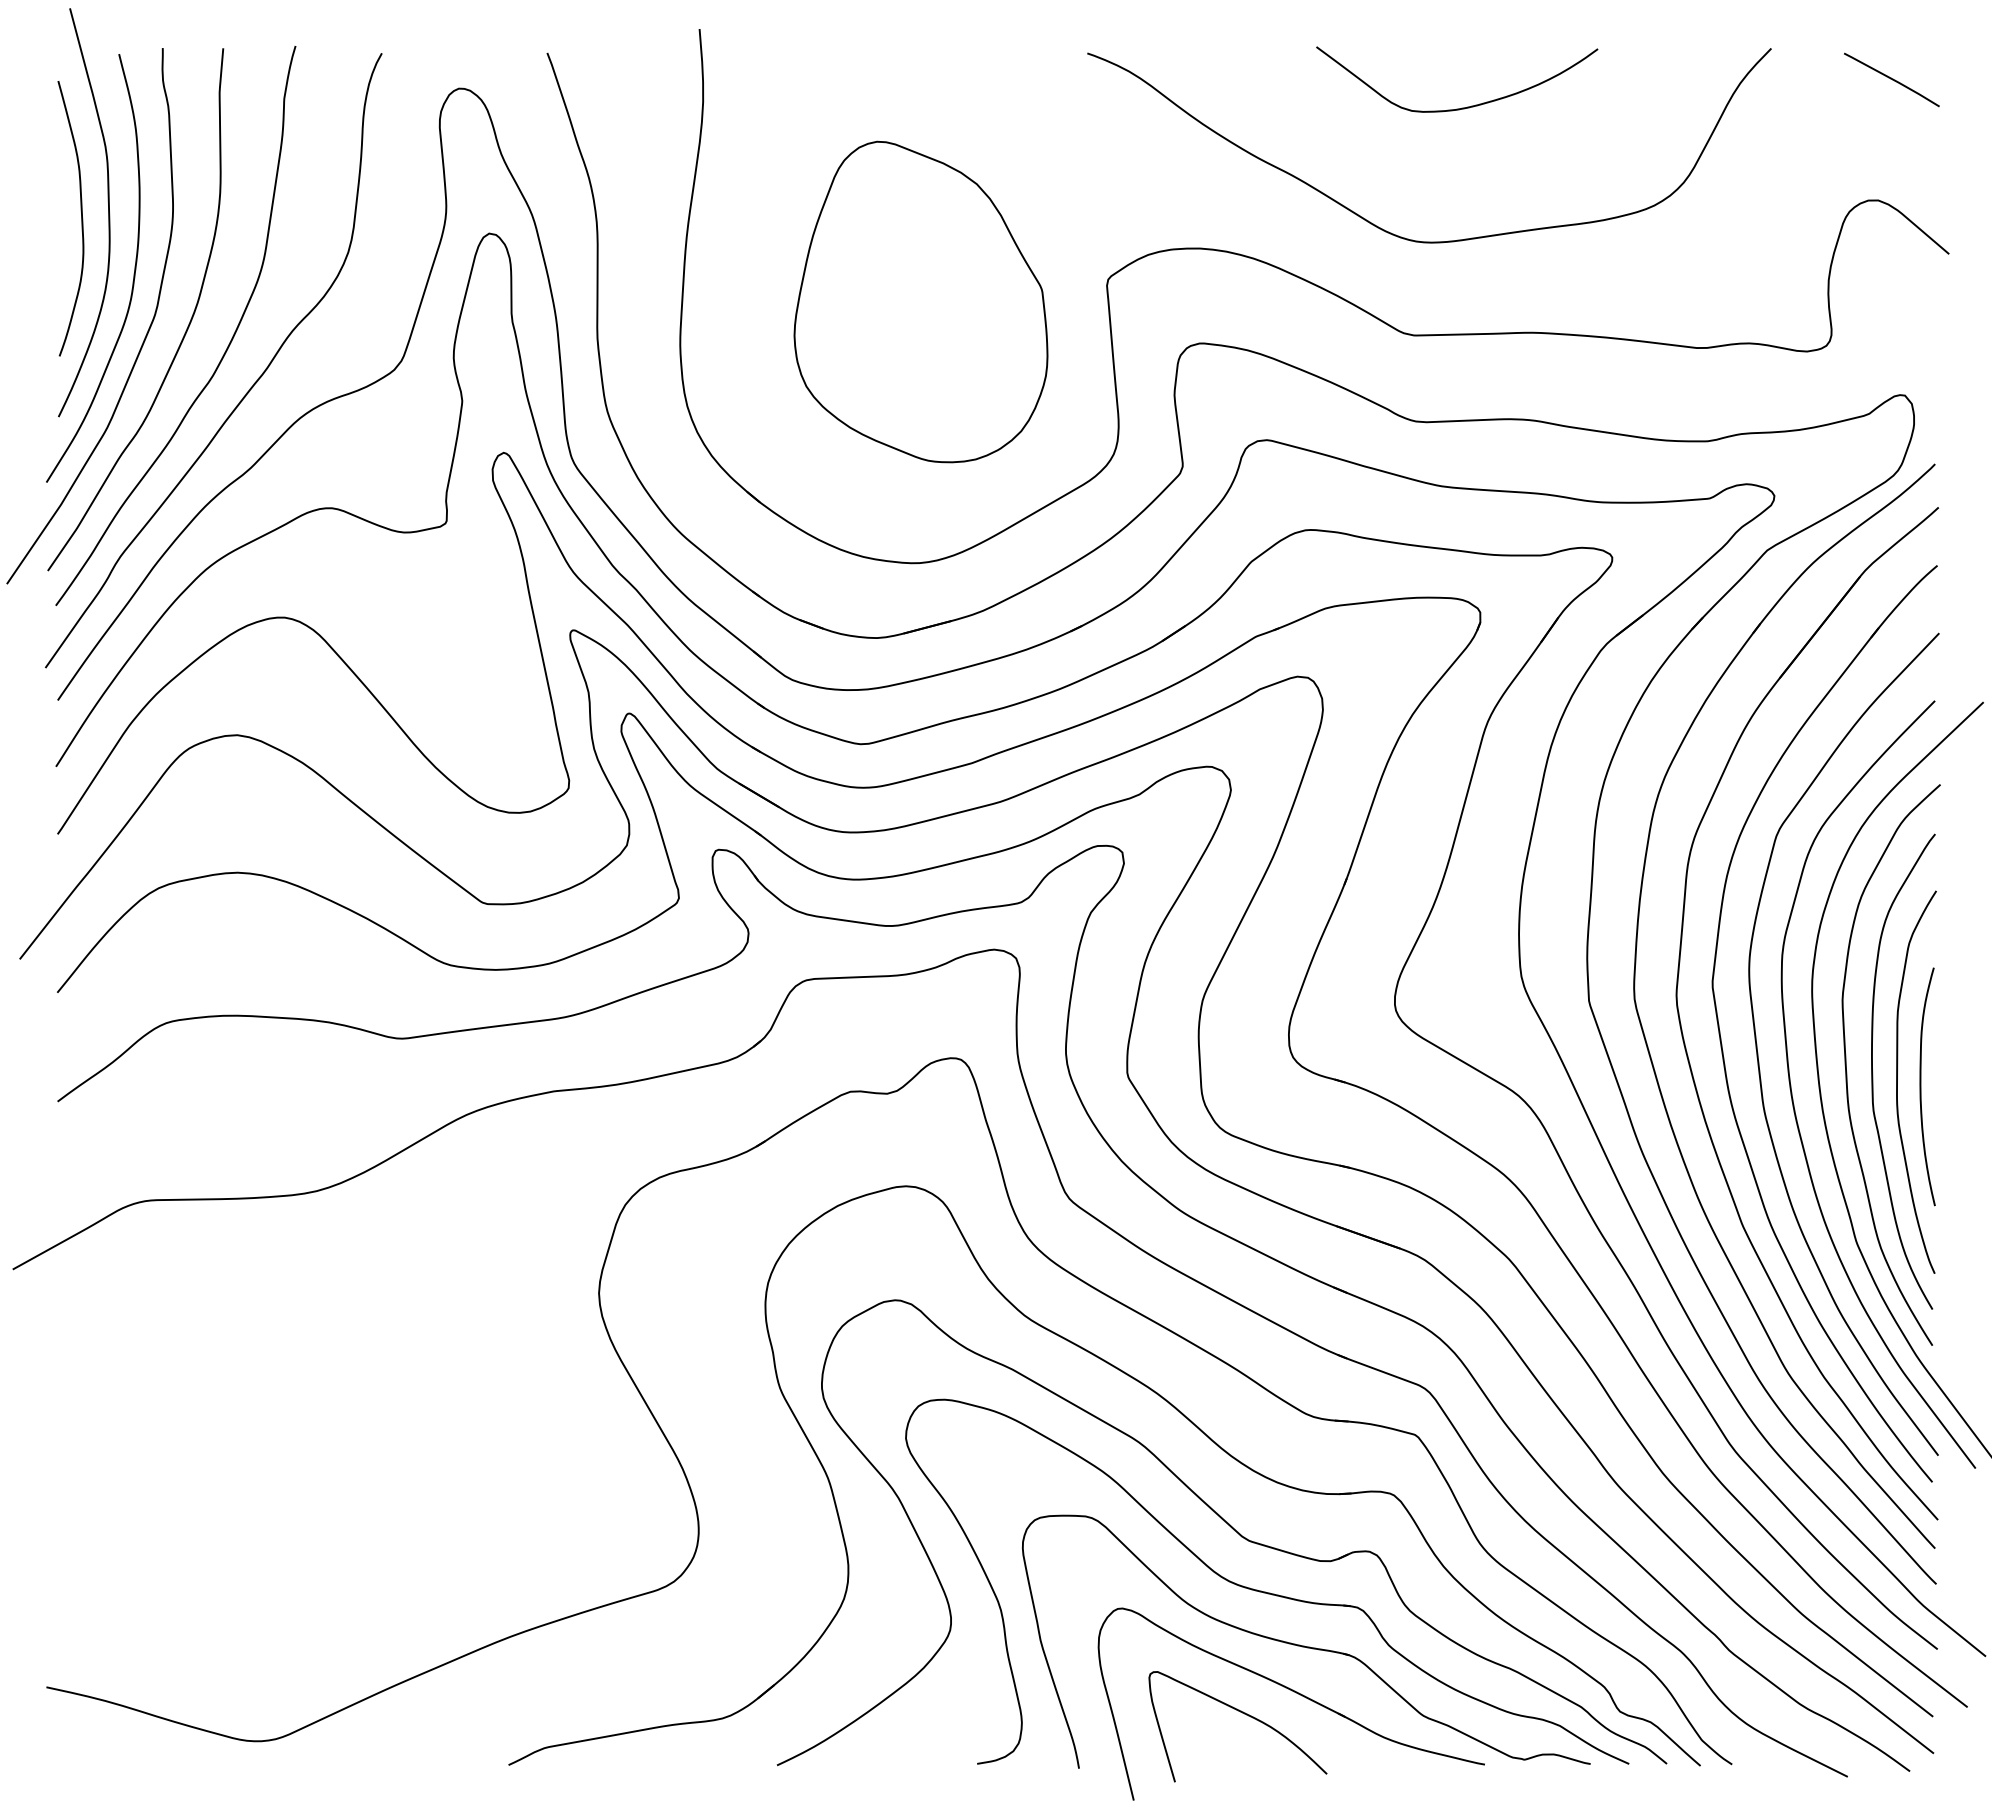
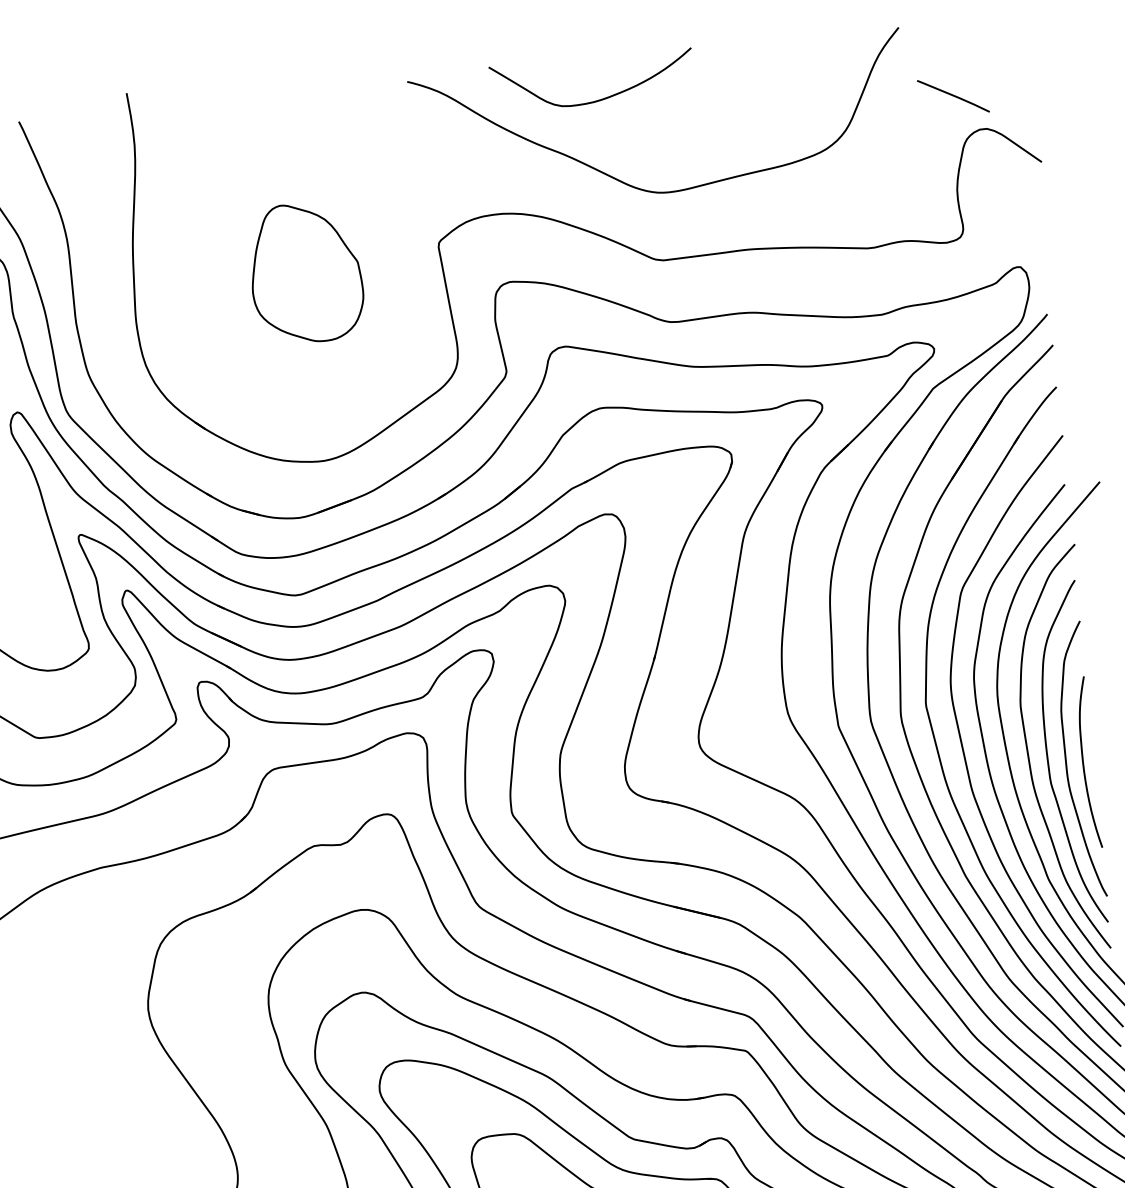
line: (1891, 79) -> (953, 96), moved
curve: (1462, 107) -> (598, 99), moved
part: (920, 301) -> (305, 272), size x0.6

